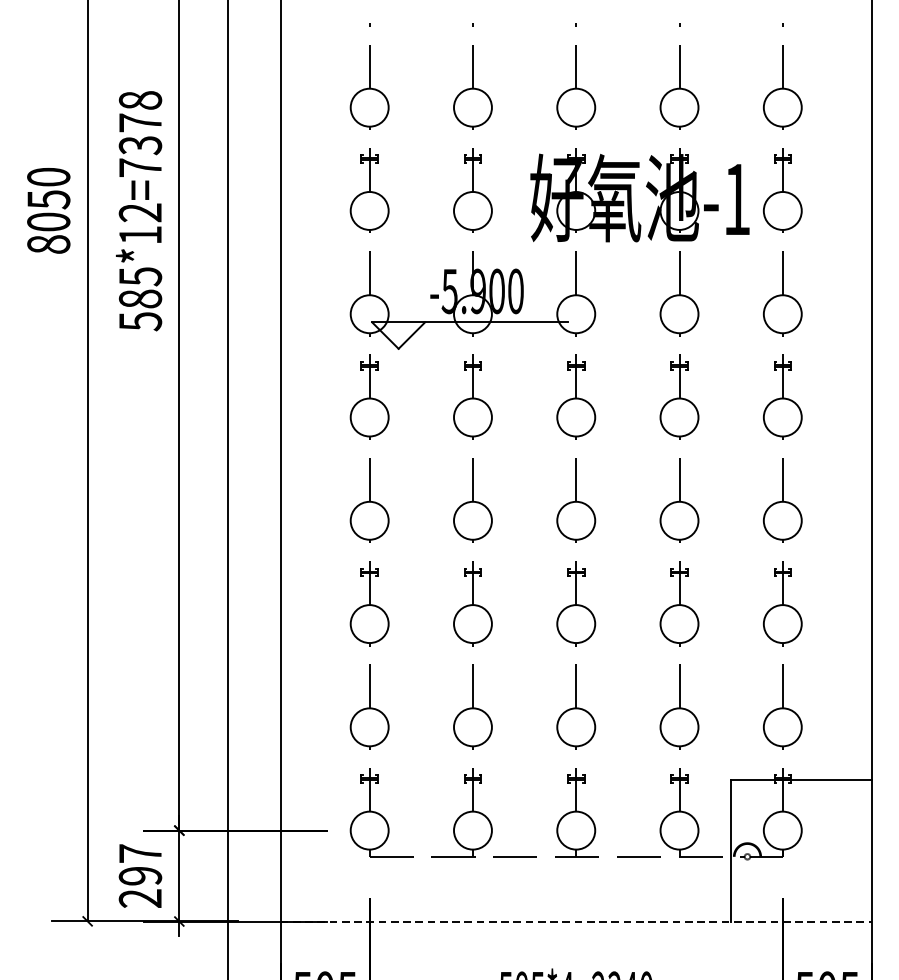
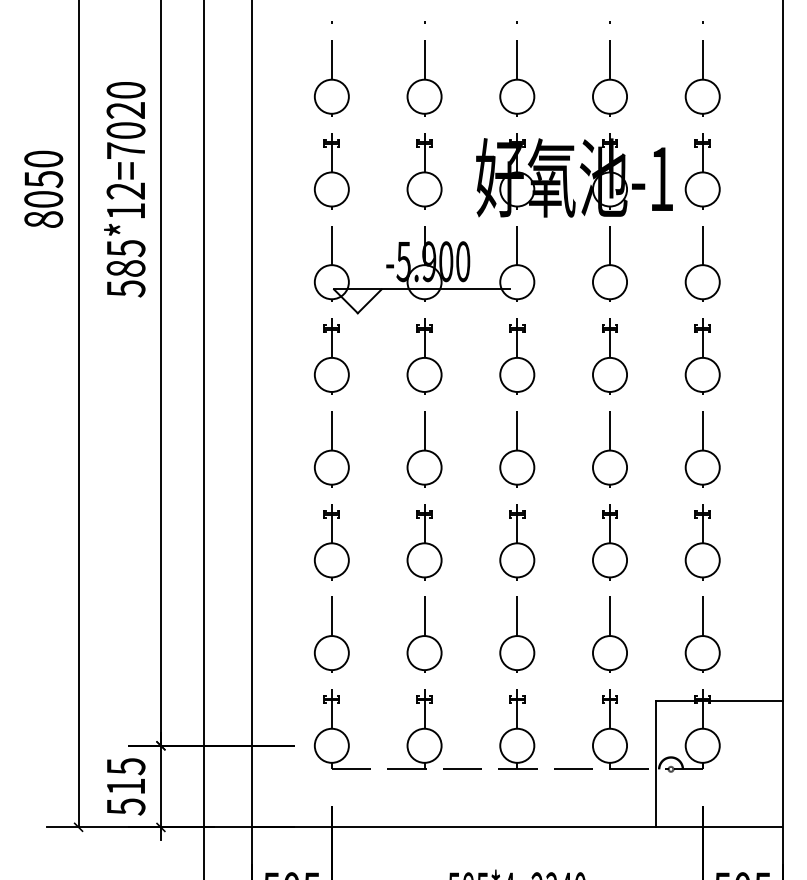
text: (139, 123) -> (125, 110), 585*12=7378 -> 585*12=7020
text: (139, 875) -> (125, 786), 297 -> 515
line: (576, 921) -> (517, 827), dashed -> solid

